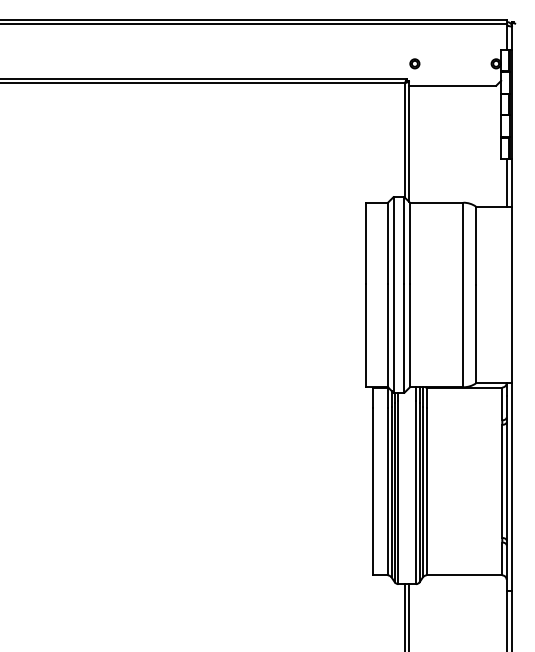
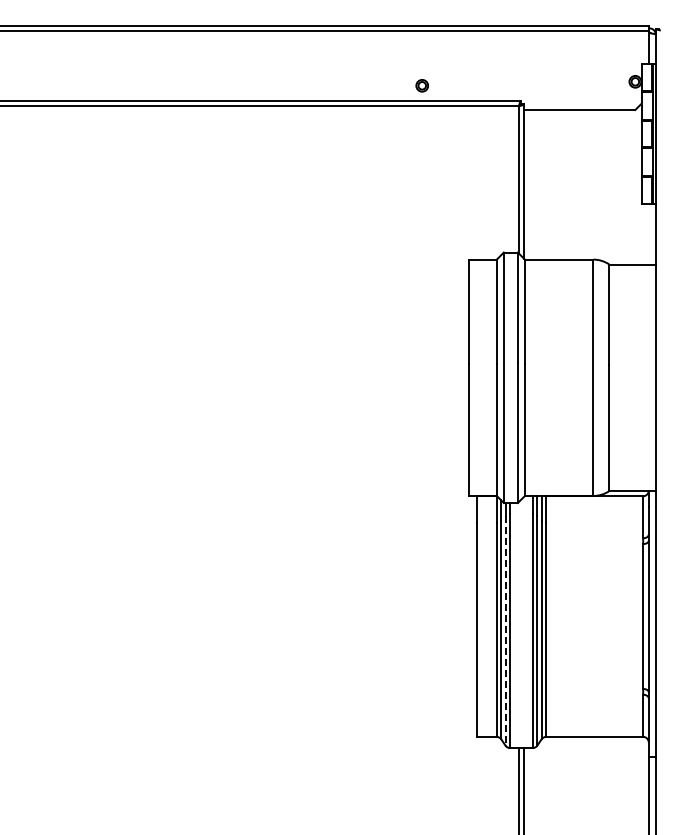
part: (414, 63) -> (421, 85), moved
line: (507, 183) -> (649, 234), removed
line: (394, 492) -> (505, 630), solid -> dashed

